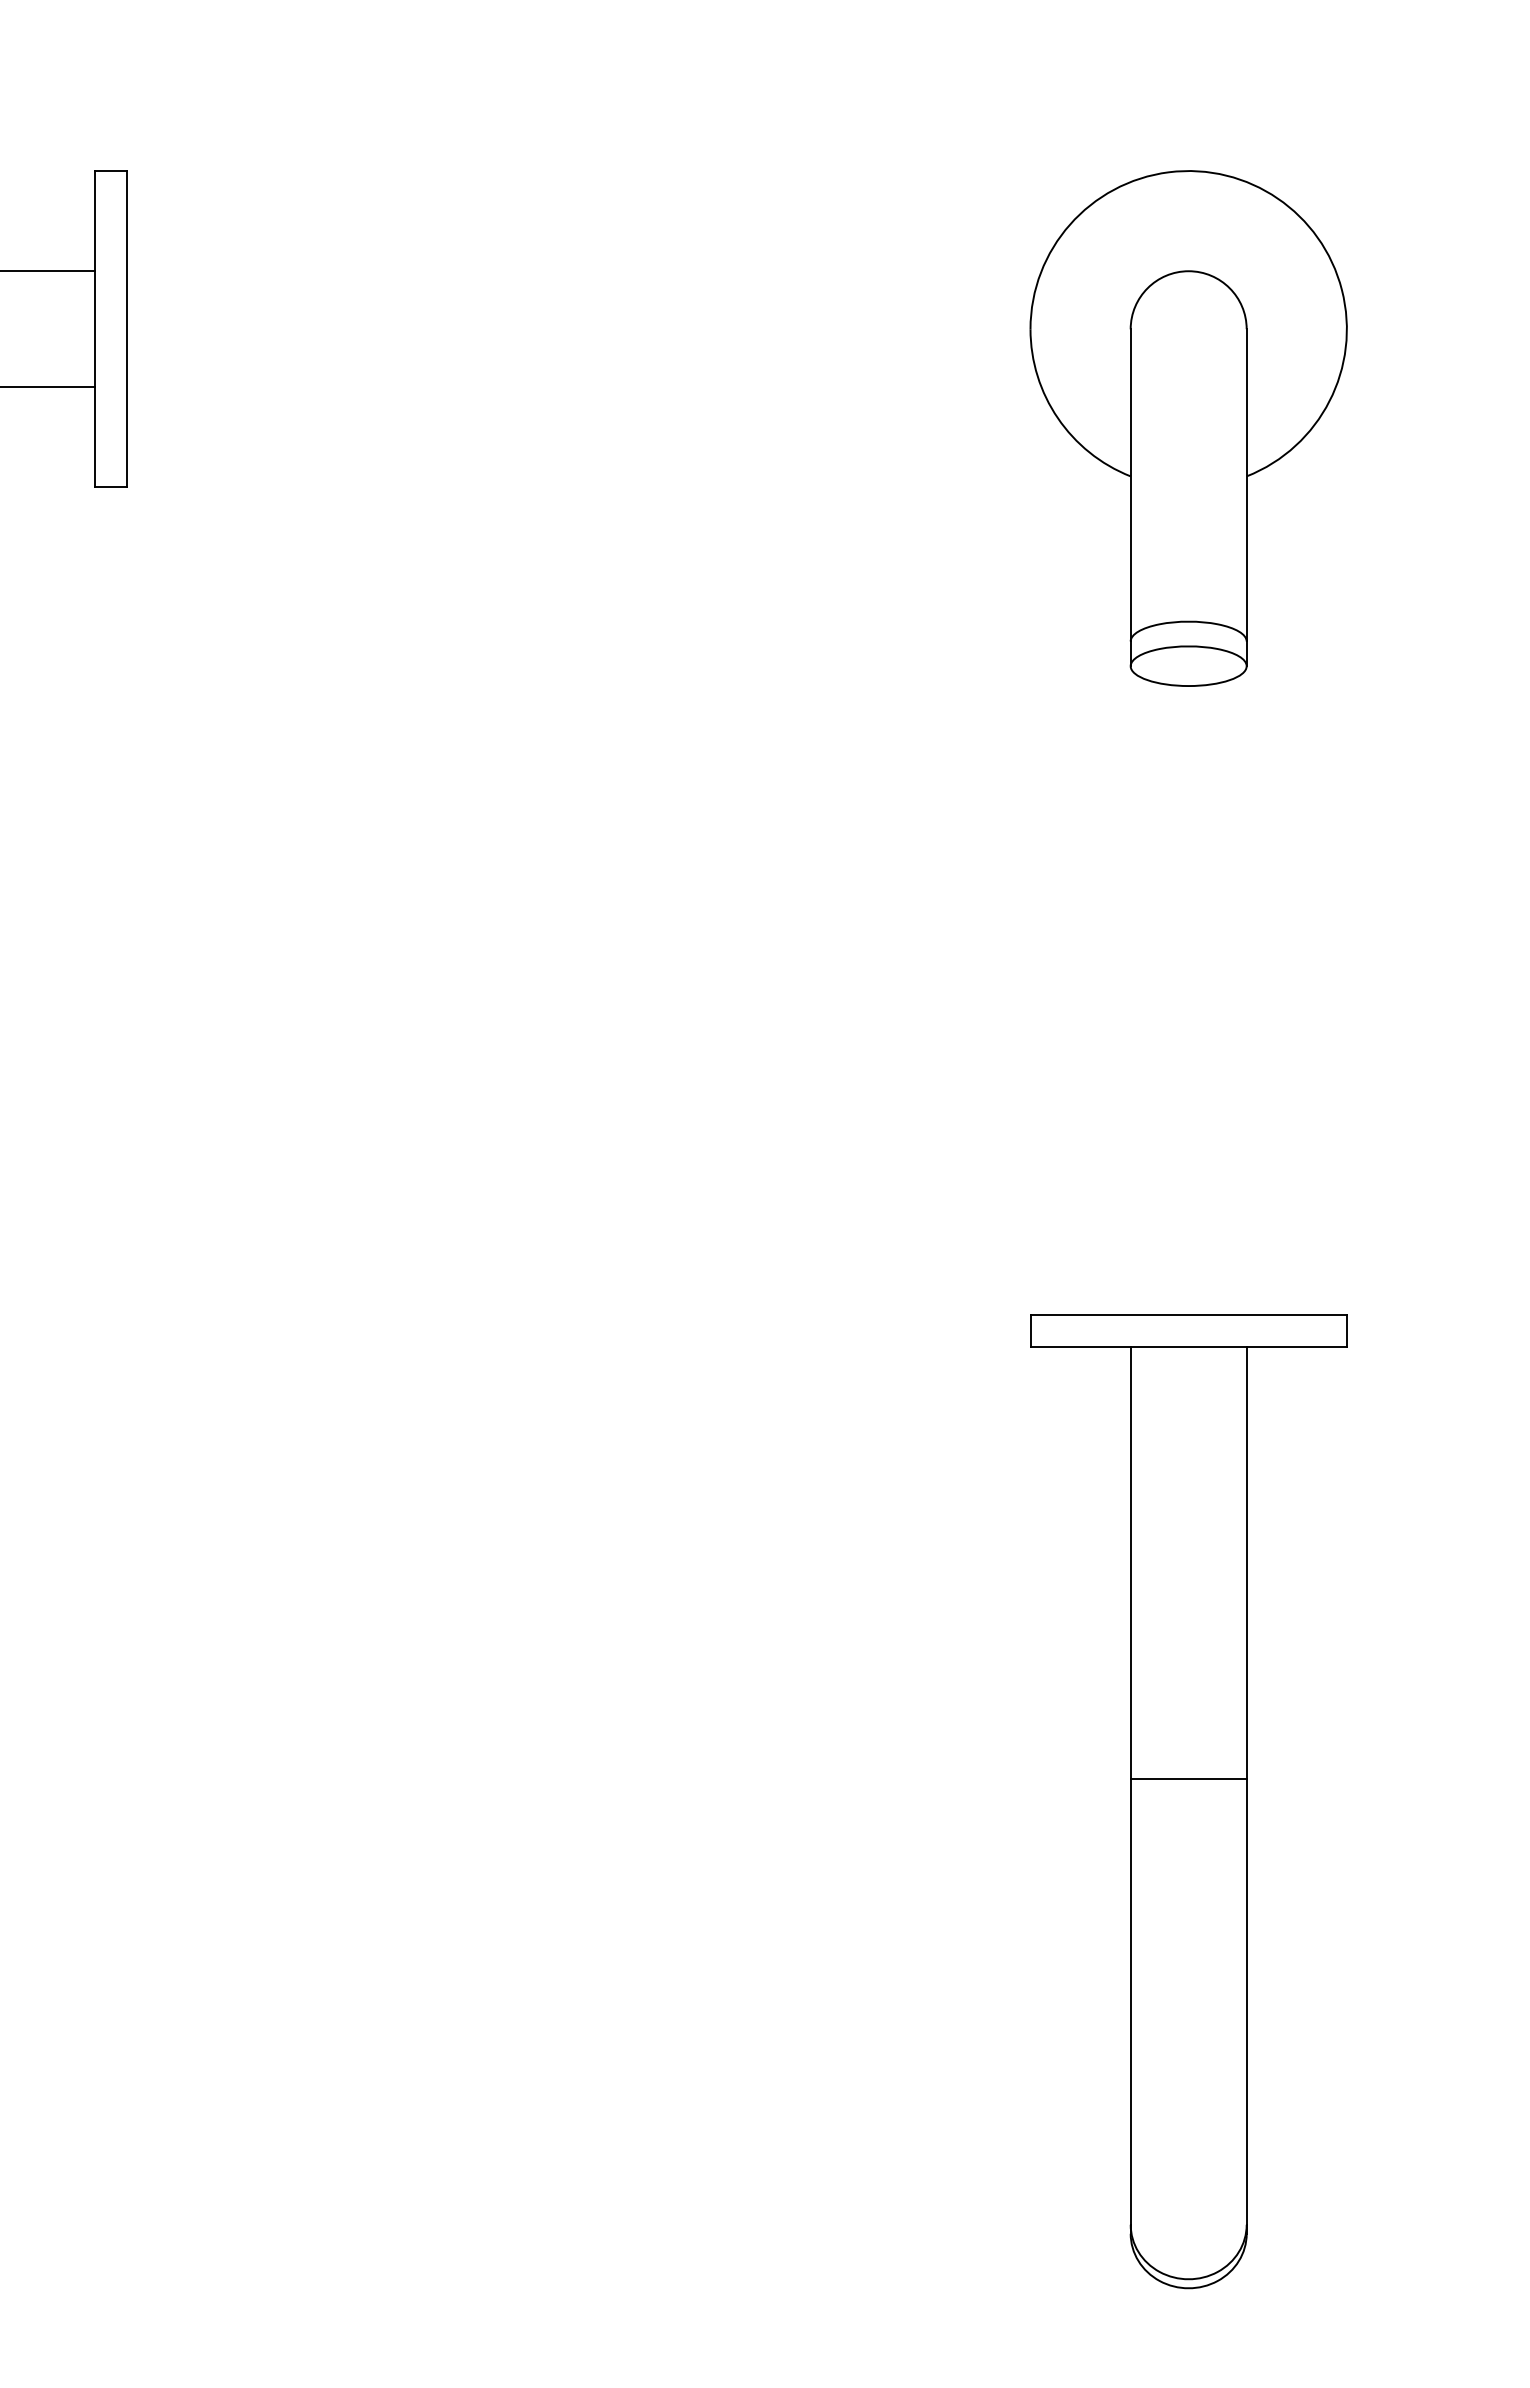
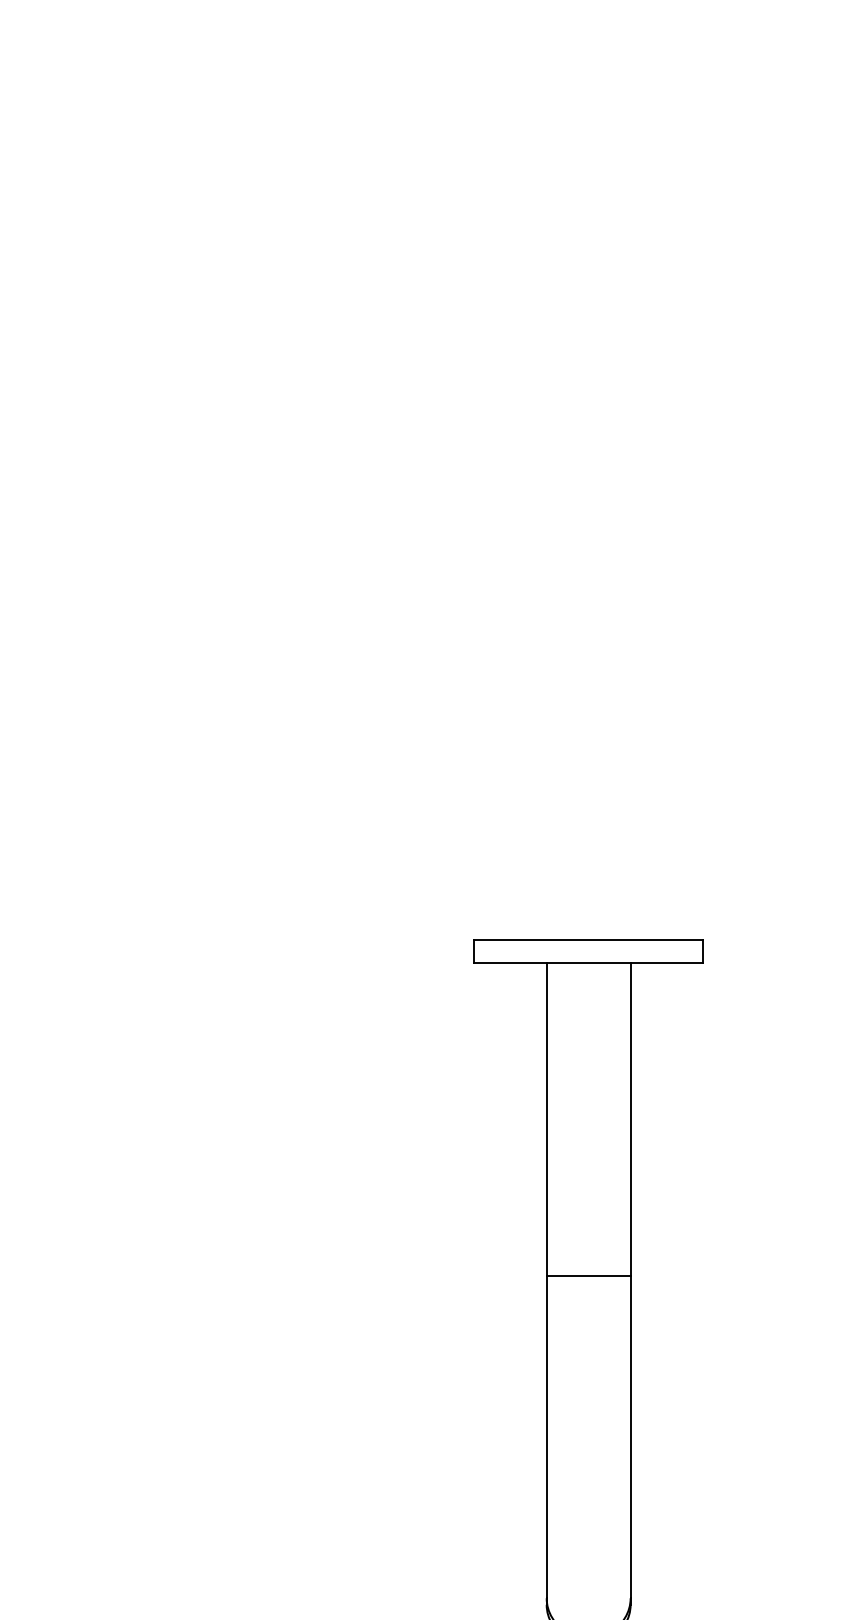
part: (1188, 428) -> (588, 298), removed

